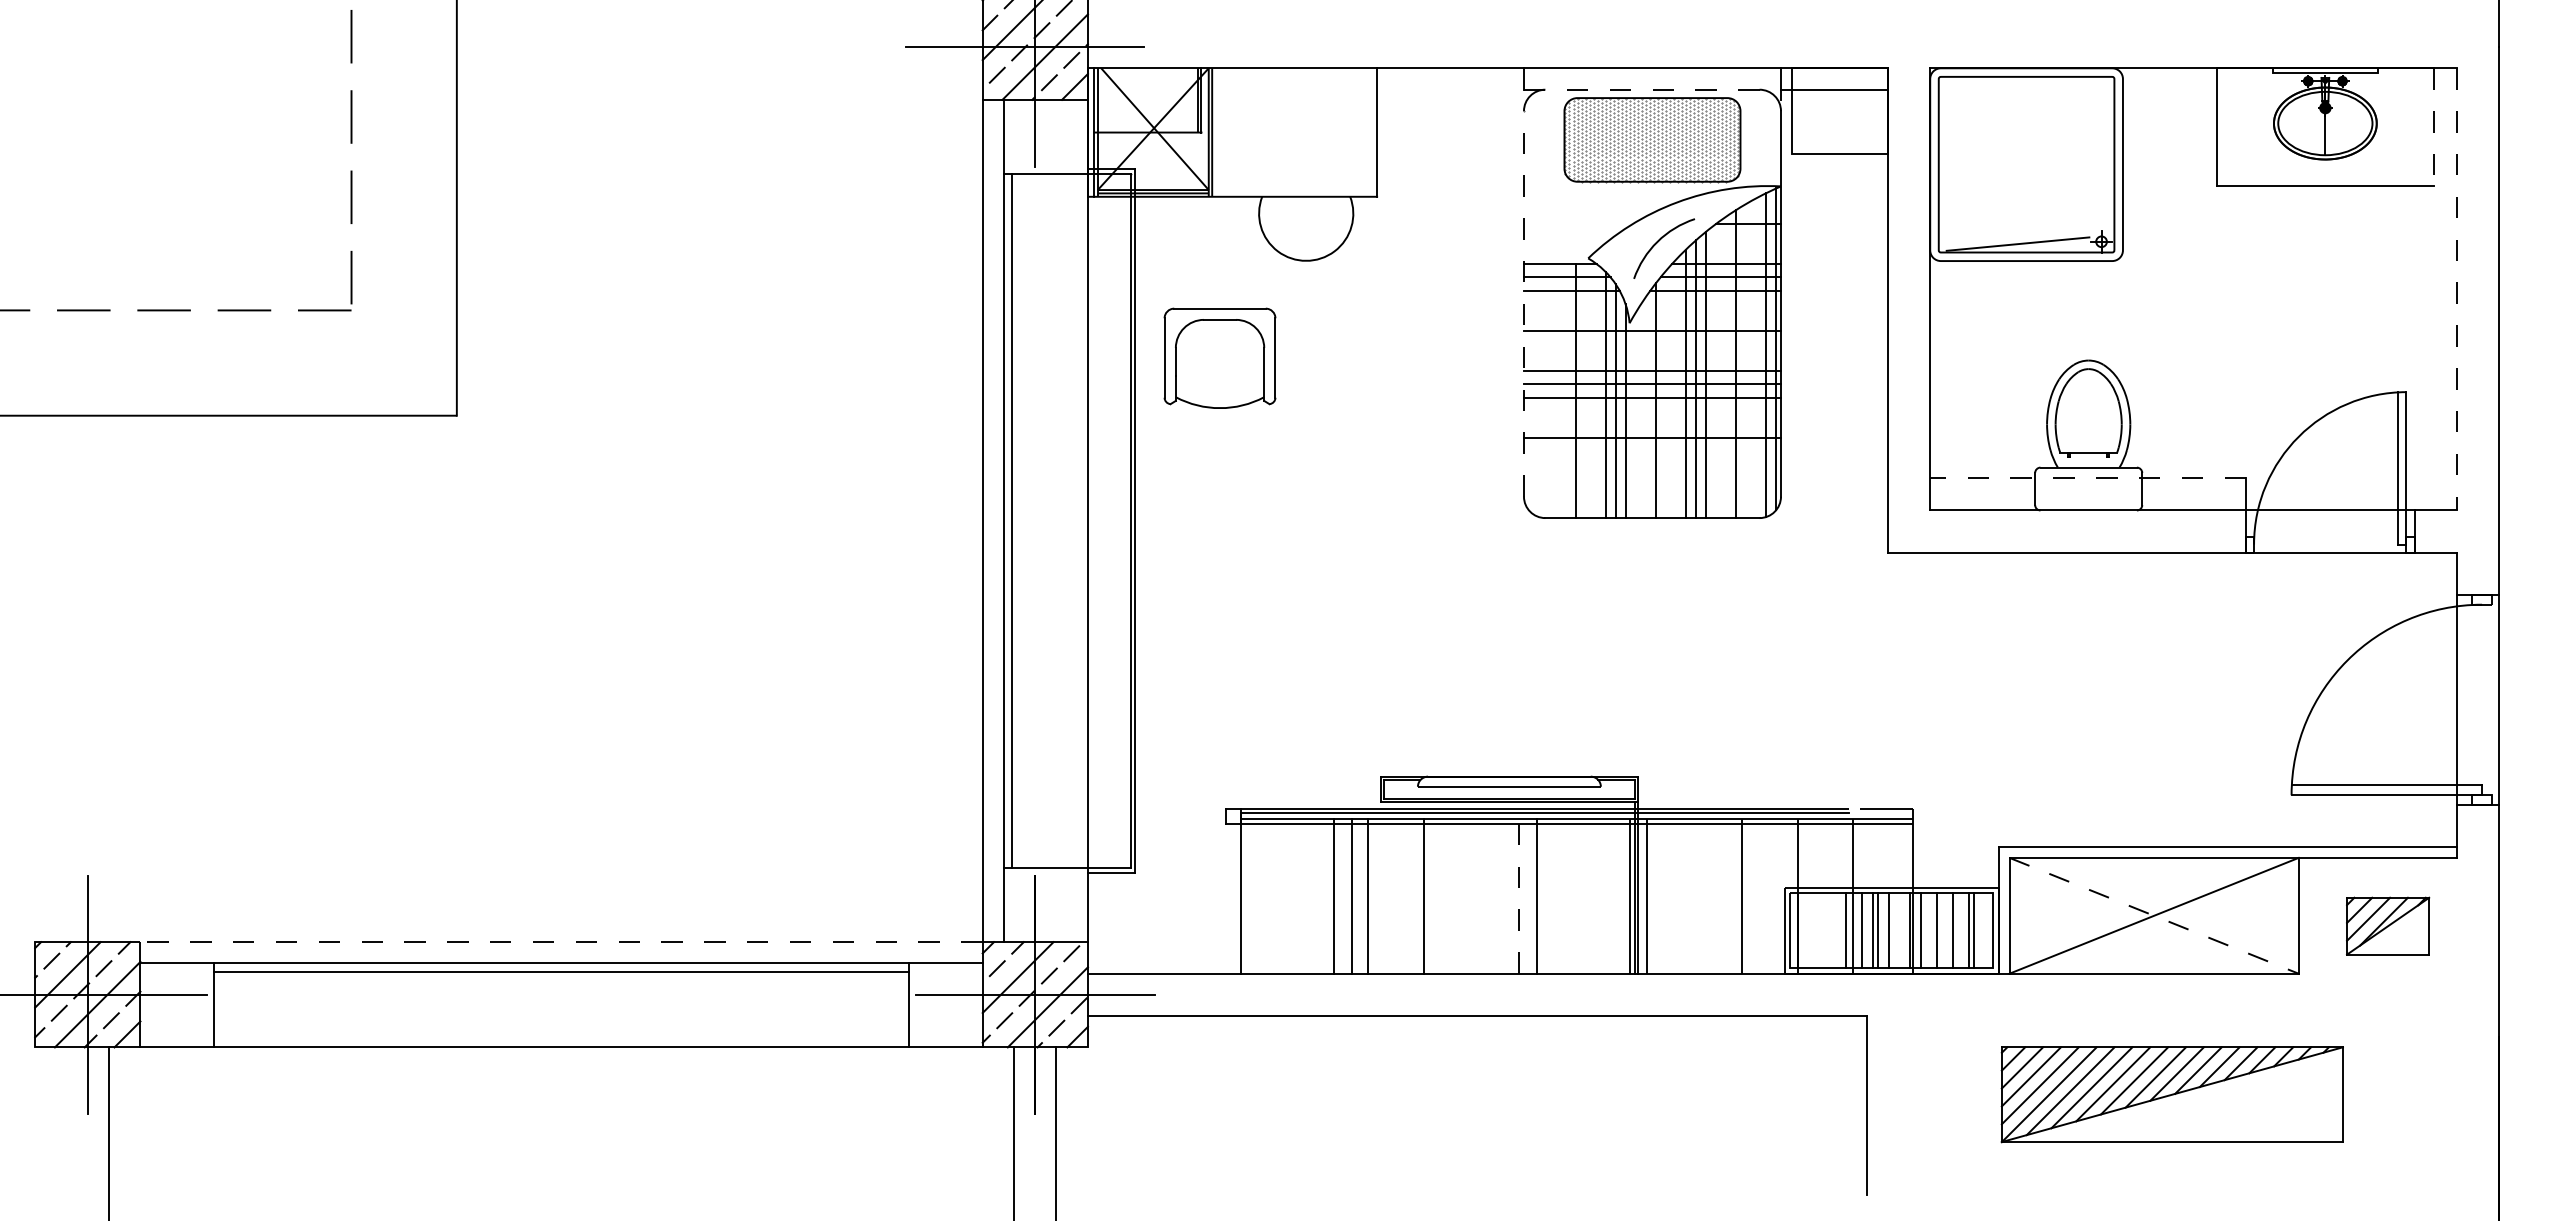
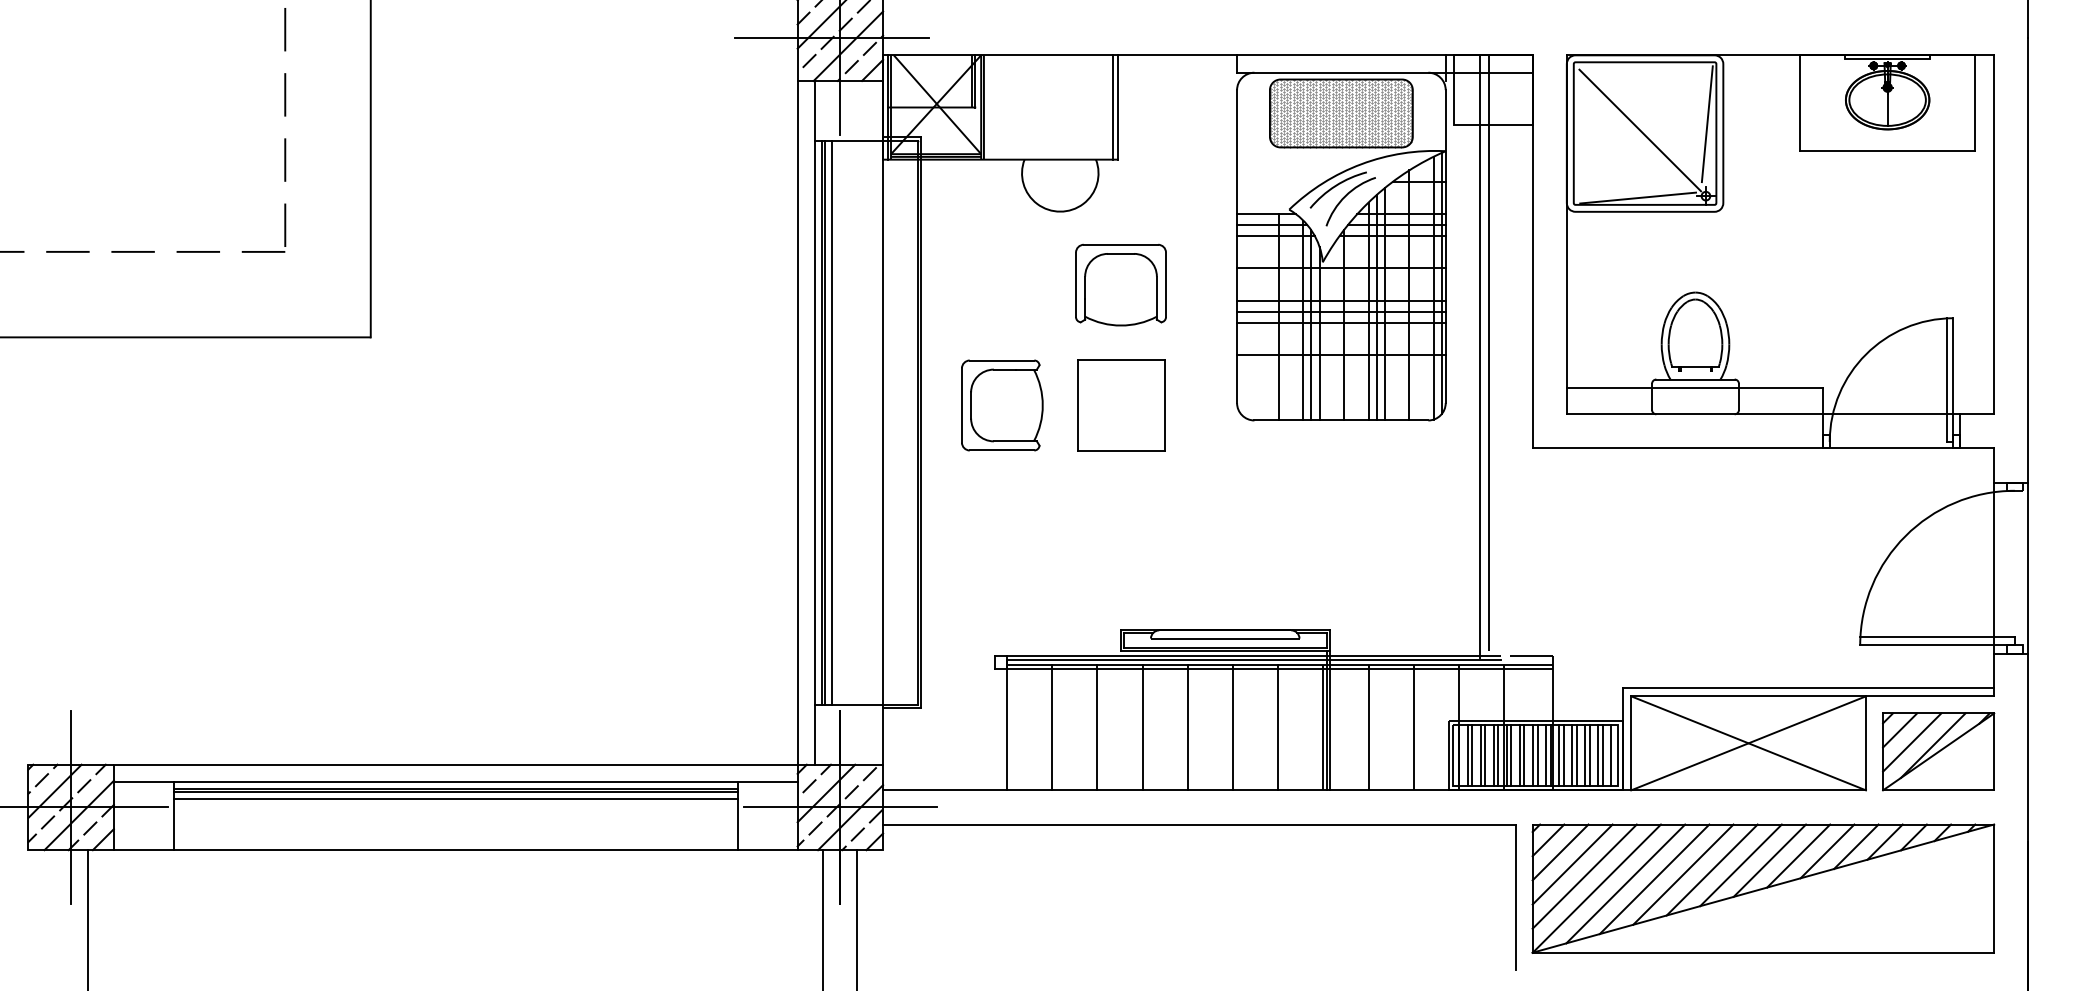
line: (1652, 89) -> (1341, 72), dashed -> solid
line: (2433, 127) -> (1975, 103), dashed -> solid
line: (1370, 132) -> (1112, 107), added
line: (2102, 152) -> (1706, 123), added
line: (2020, 160) -> (1640, 130), added
arc: (1647, 229) -> (1337, 186), added
line: (2456, 289) -> (1994, 234), dashed -> solid
line: (1523, 303) -> (1236, 246), dashed -> solid
part: (1219, 357) -> (1120, 284), moved
line: (1833, 434) -> (1488, 352), added
line: (1823, 440) -> (1480, 357), added
line: (2088, 478) -> (1695, 388), dashed -> solid
part: (1234, 499) -> (1002, 405), added
part: (1380, 499) -> (1120, 405), added
line: (1016, 520) -> (825, 422), added
line: (1025, 520) -> (832, 422), added
line: (1334, 896) -> (1052, 727), moved
line: (1367, 896) -> (1142, 727), moved
line: (1424, 896) -> (1187, 727), moved
line: (1519, 896) -> (1233, 727), dashed -> solid
line: (1536, 896) -> (1278, 727), moved
line: (1647, 896) -> (1369, 727), moved
line: (2154, 915) -> (1748, 743), dashed -> solid
part: (2387, 925) -> (1938, 751), size x1.67
line: (1808, 930) -> (1468, 755), added
line: (1813, 930) -> (1472, 755), added
line: (1824, 930) -> (1481, 755), added
line: (1829, 930) -> (1485, 755), added
line: (1840, 930) -> (1494, 755), added
line: (1856, 930) -> (1507, 755), added
line: (1894, 930) -> (1537, 755), added
line: (1904, 930) -> (1545, 755), added
line: (1926, 930) -> (1563, 755), added
line: (1942, 930) -> (1576, 755), added
line: (1958, 930) -> (1589, 755), added
line: (1985, 930) -> (1611, 755), added
line: (561, 942) -> (455, 765), dashed -> solid
line: (561, 976) -> (455, 792), added
line: (561, 984) -> (455, 799), added
part: (2172, 1094) -> (1763, 888), size x1.67

